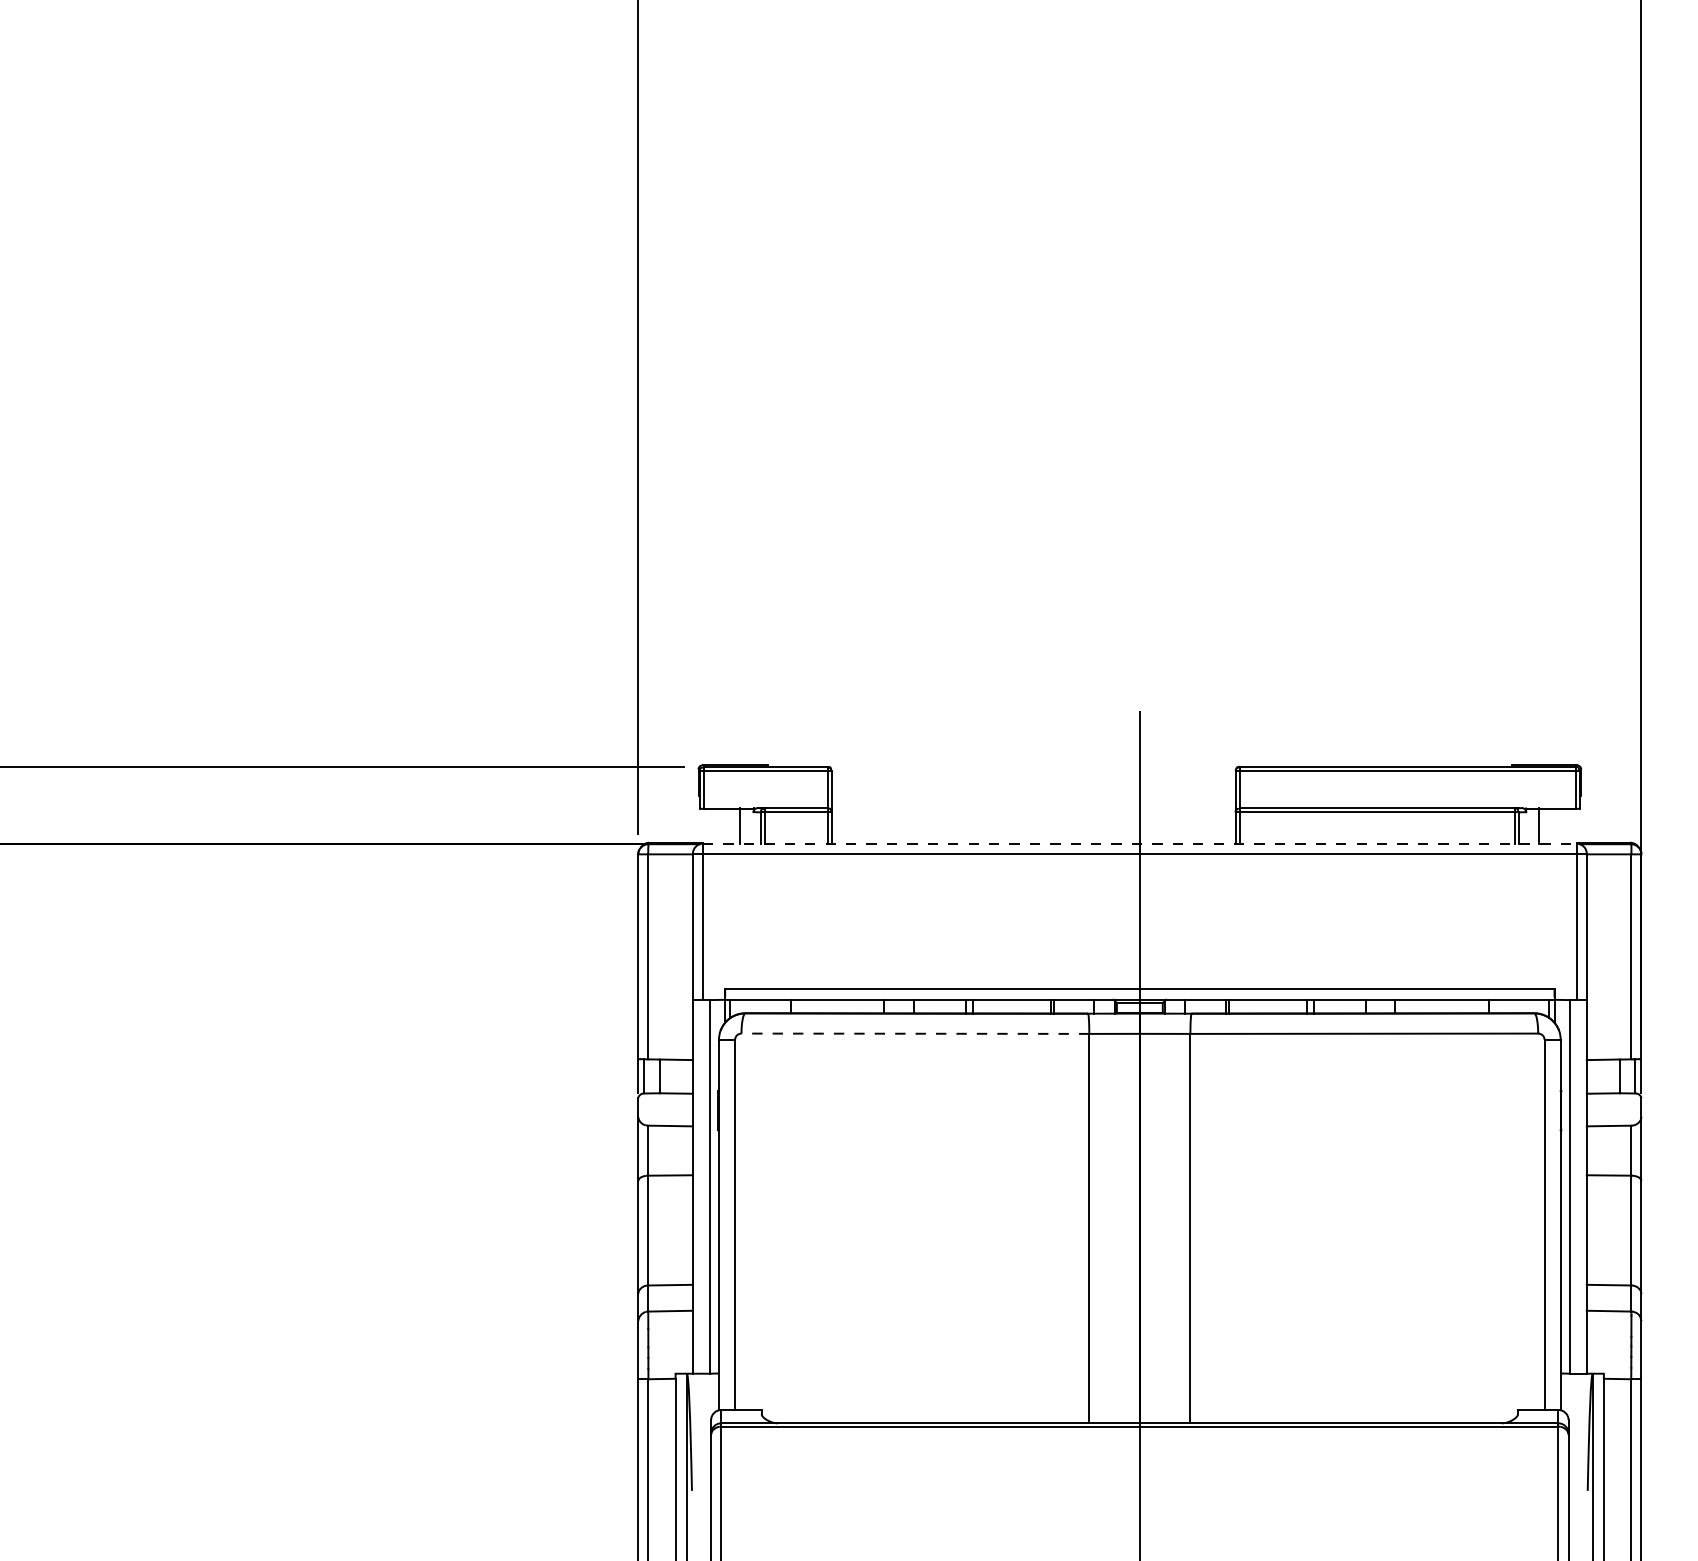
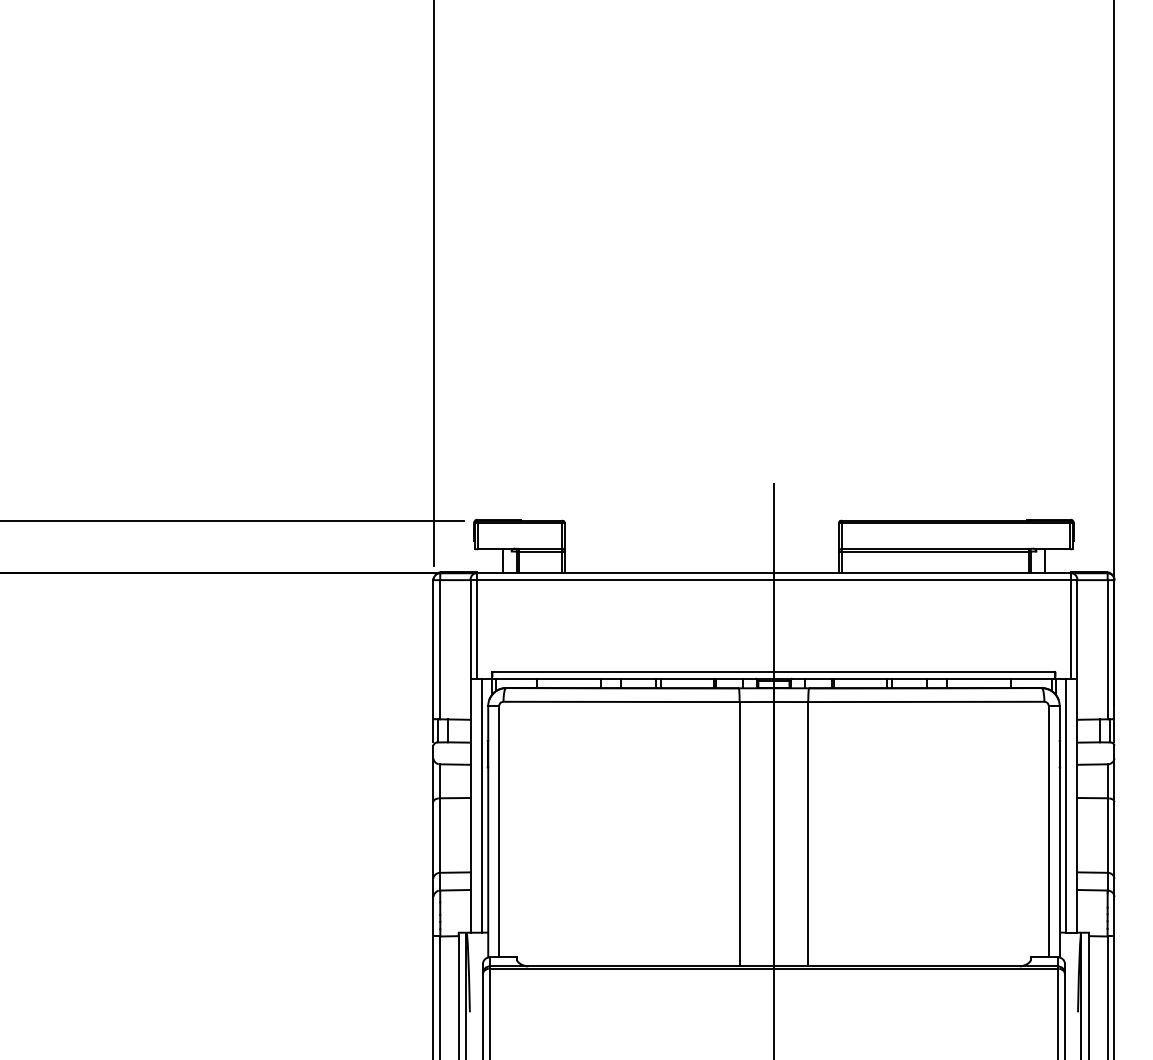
line: (1139, 843) -> (773, 572), dashed -> solid
line: (915, 1033) -> (621, 701), dashed -> solid

